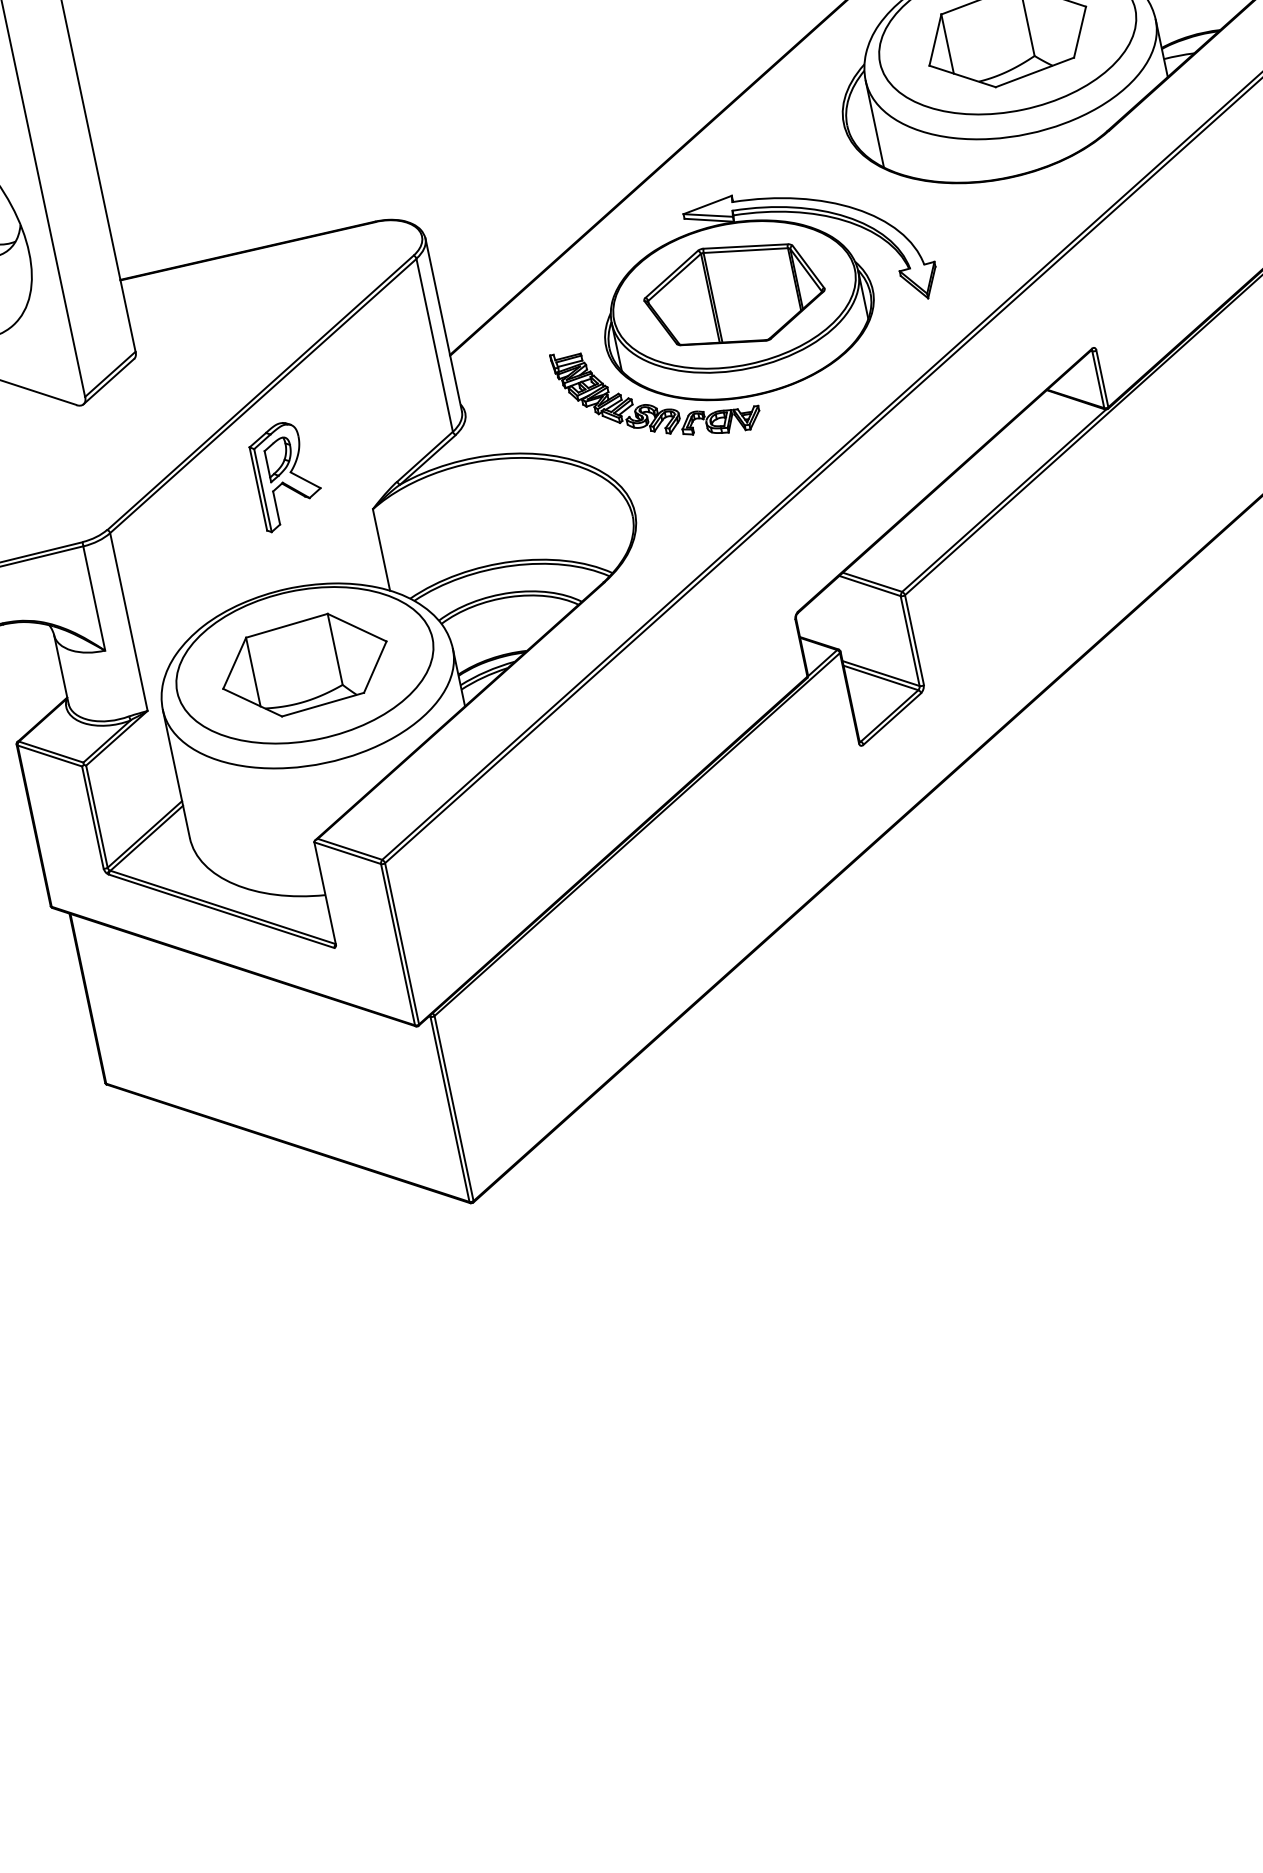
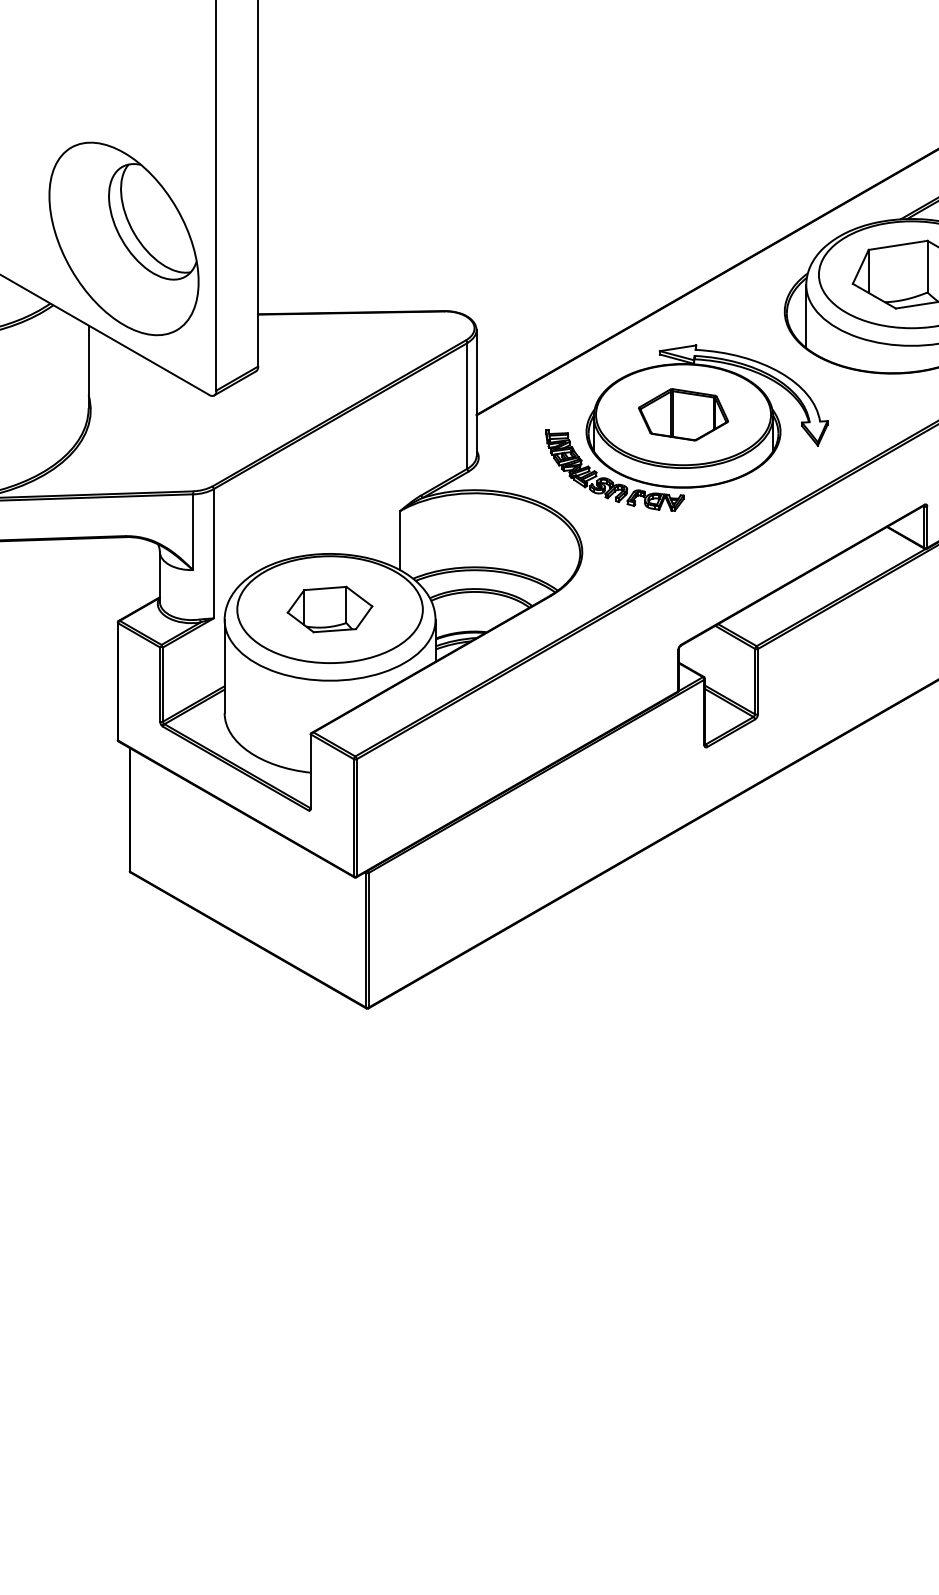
part: (734, 294) -> (683, 414), size x0.7
part: (286, 474) -> (345, 474), removed
part: (304, 665) -> (329, 609), size x0.7

